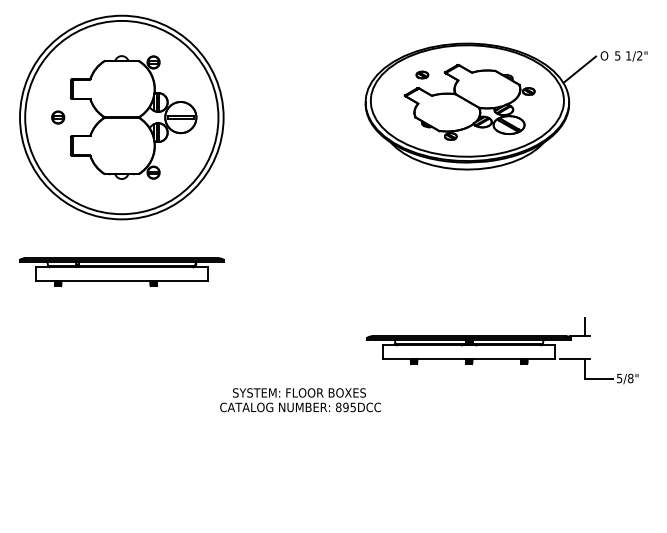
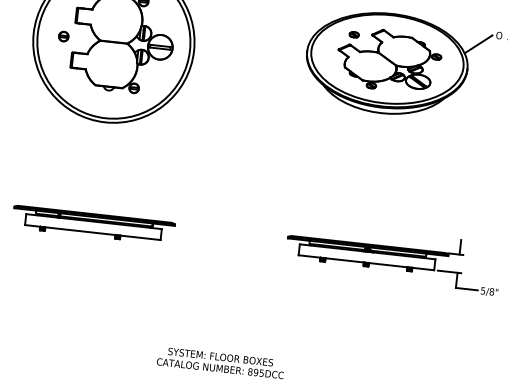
part: (121, 271) -> (93, 224), moved
text: (300, 400) -> (220, 363), moved

